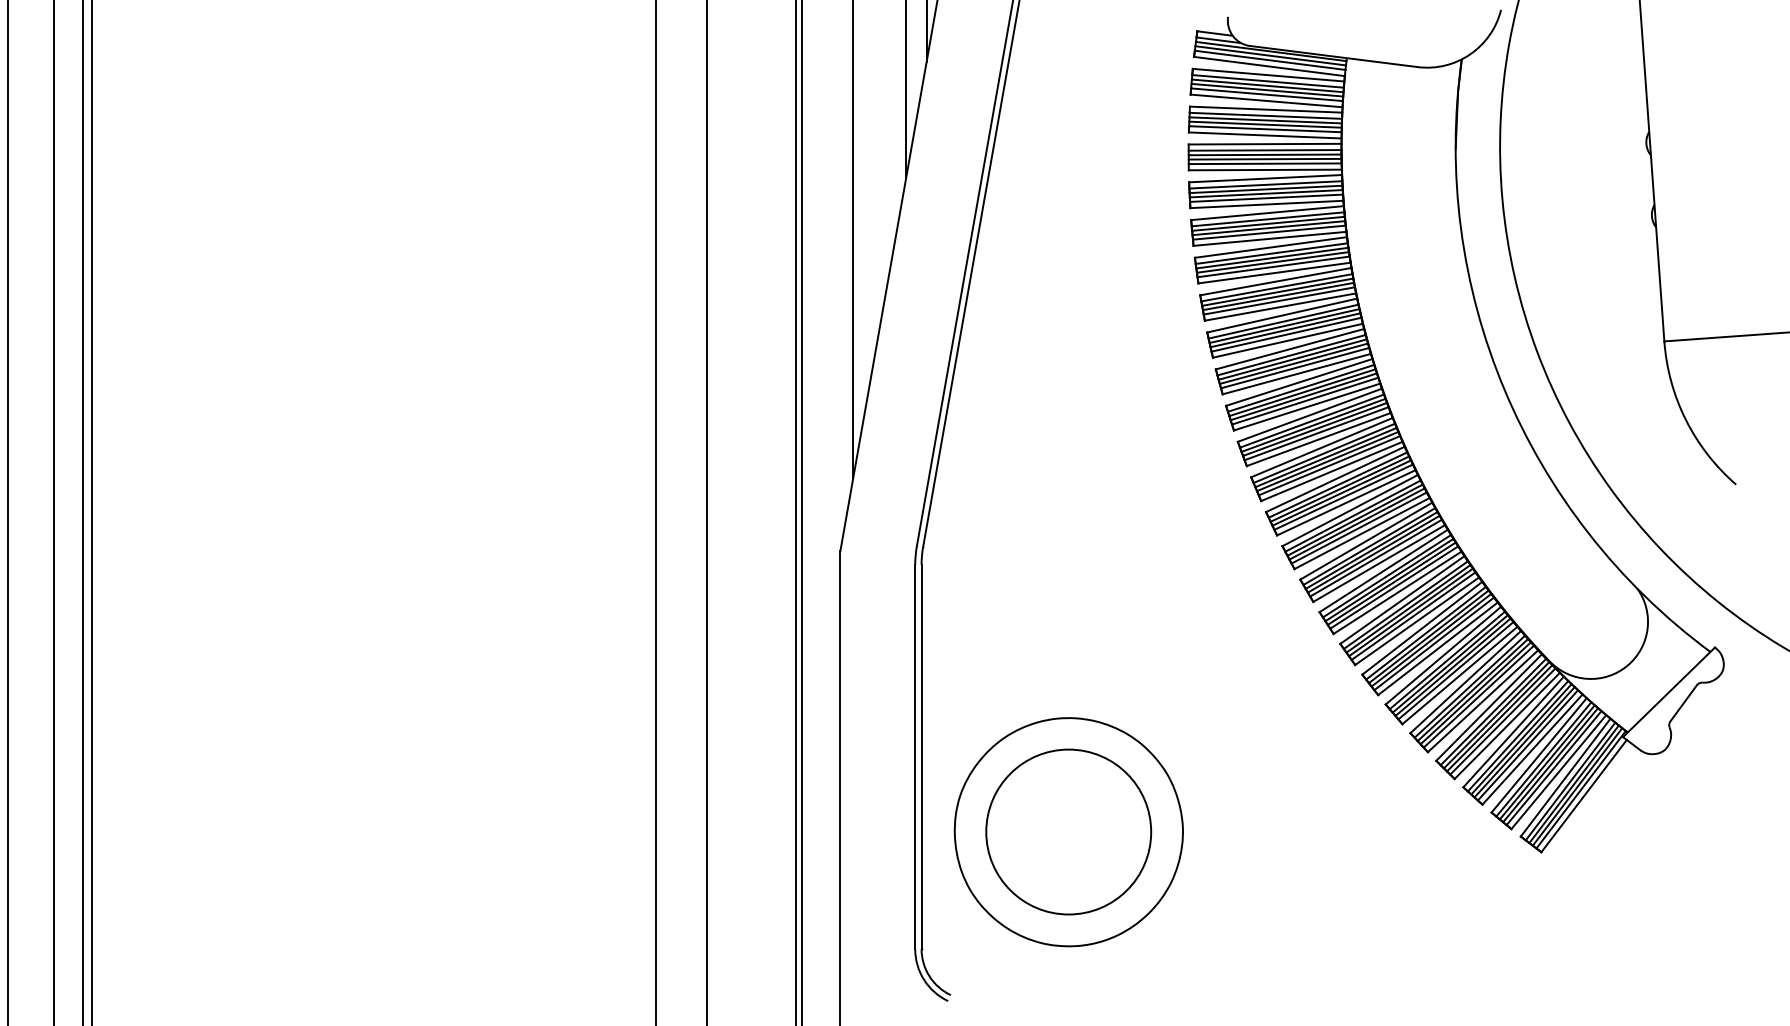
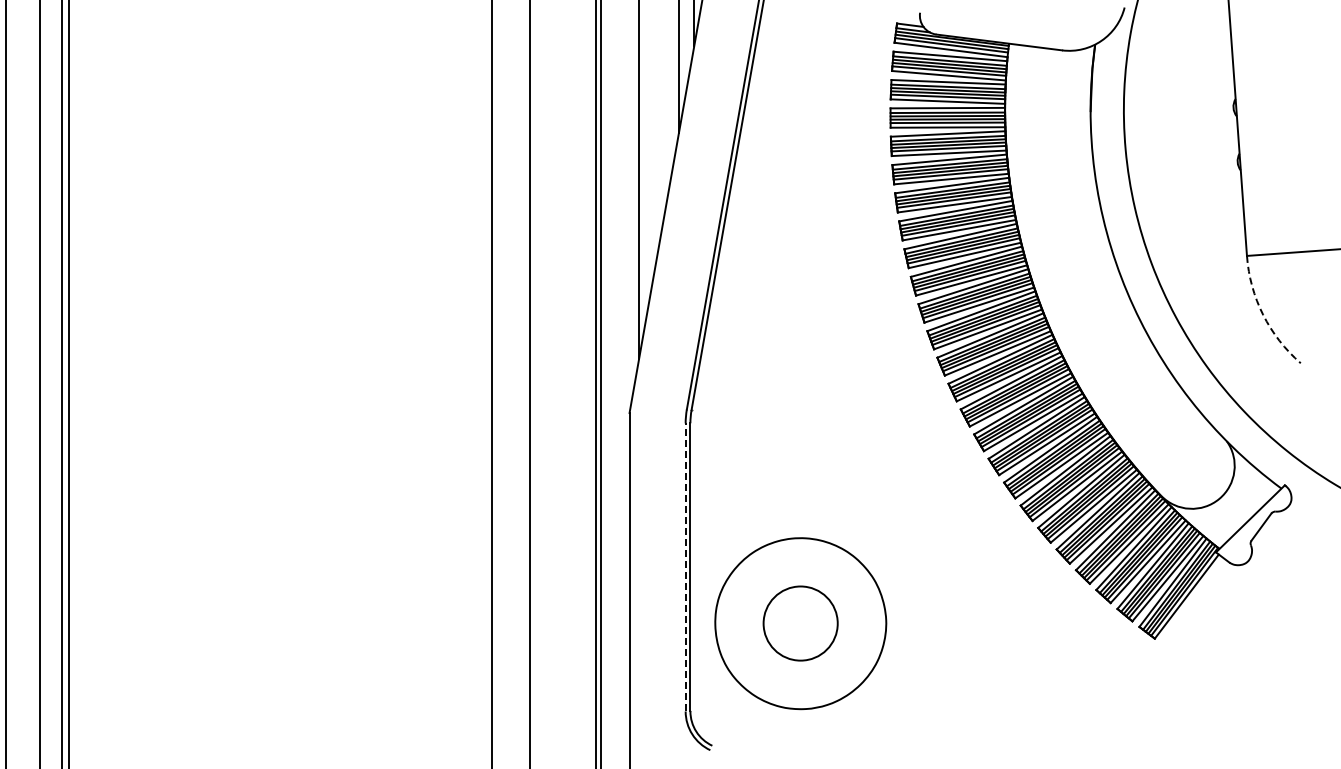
arc: (1686, 419) -> (1263, 314), solid -> dashed
line: (915, 755) -> (685, 566), solid -> dashed
circle: (1068, 831) -> (800, 623), size x0.6

